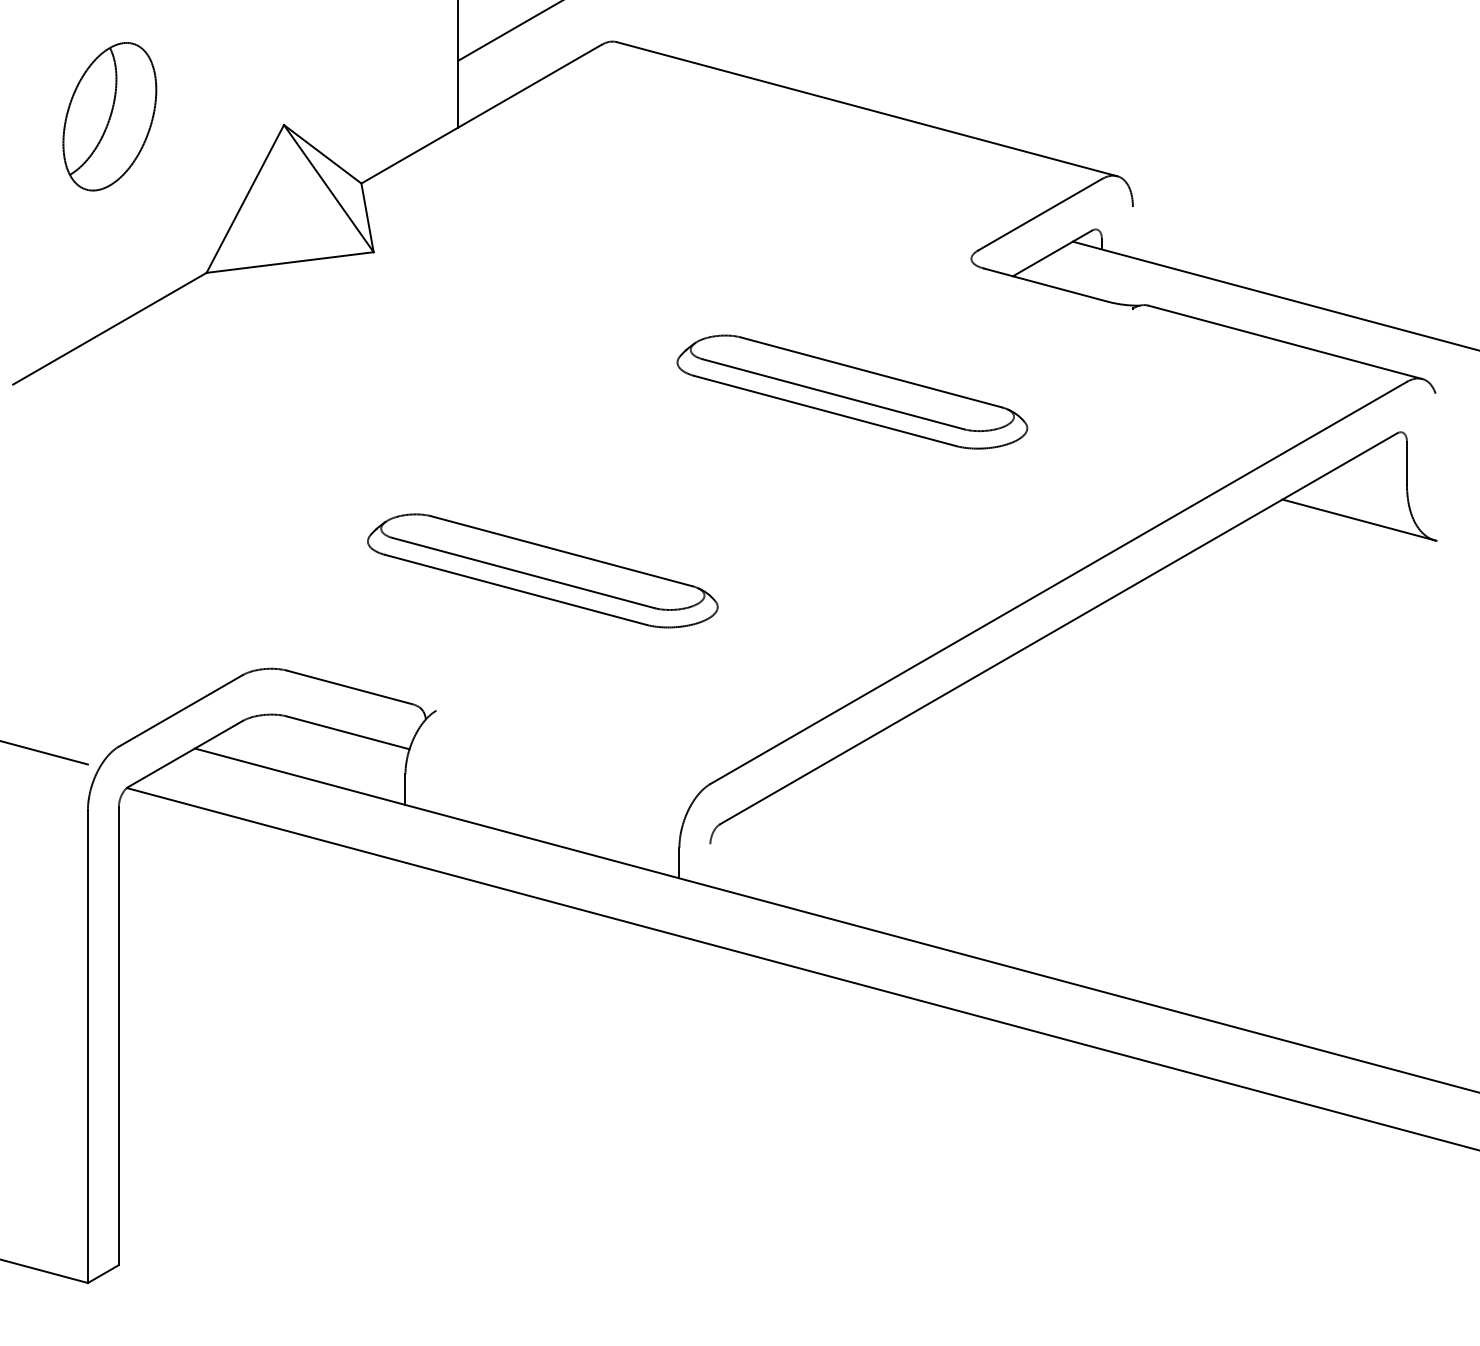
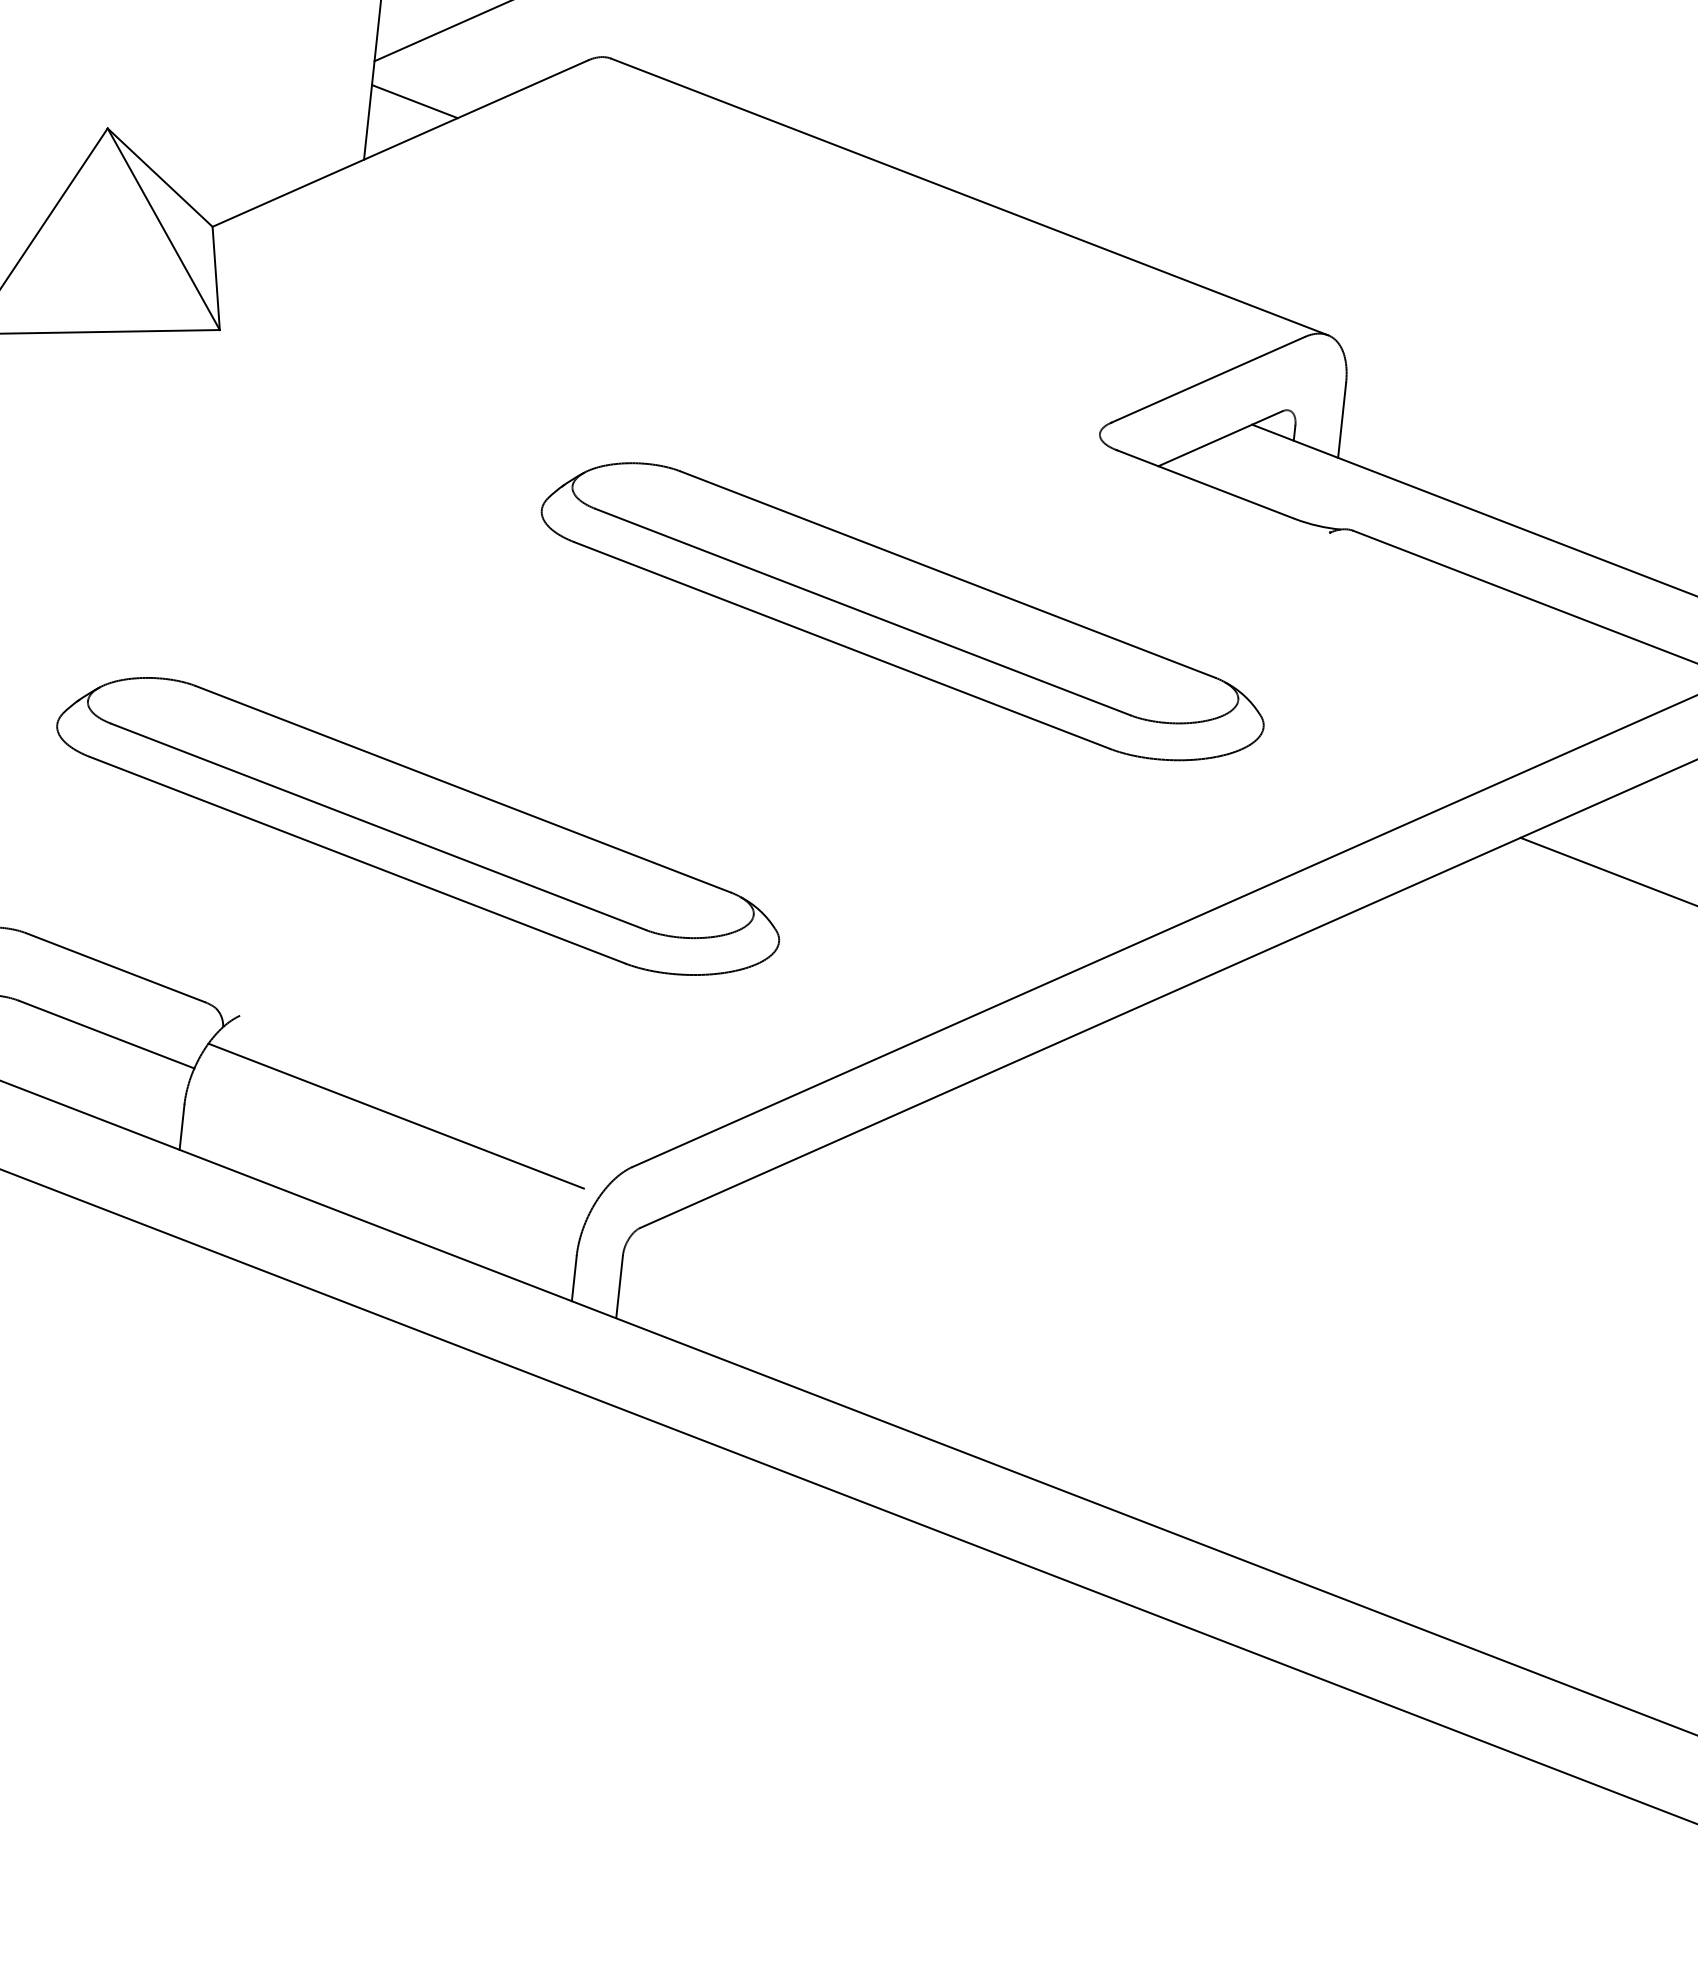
line: (488, 85) -> (415, 102), added
line: (1132, 232) -> (1341, 420), added
part: (852, 391) -> (903, 610), size x1.43
part: (542, 570) -> (418, 825), size x1.43
line: (548, 766) -> (396, 1115), added
line: (710, 865) -> (619, 1287), added

